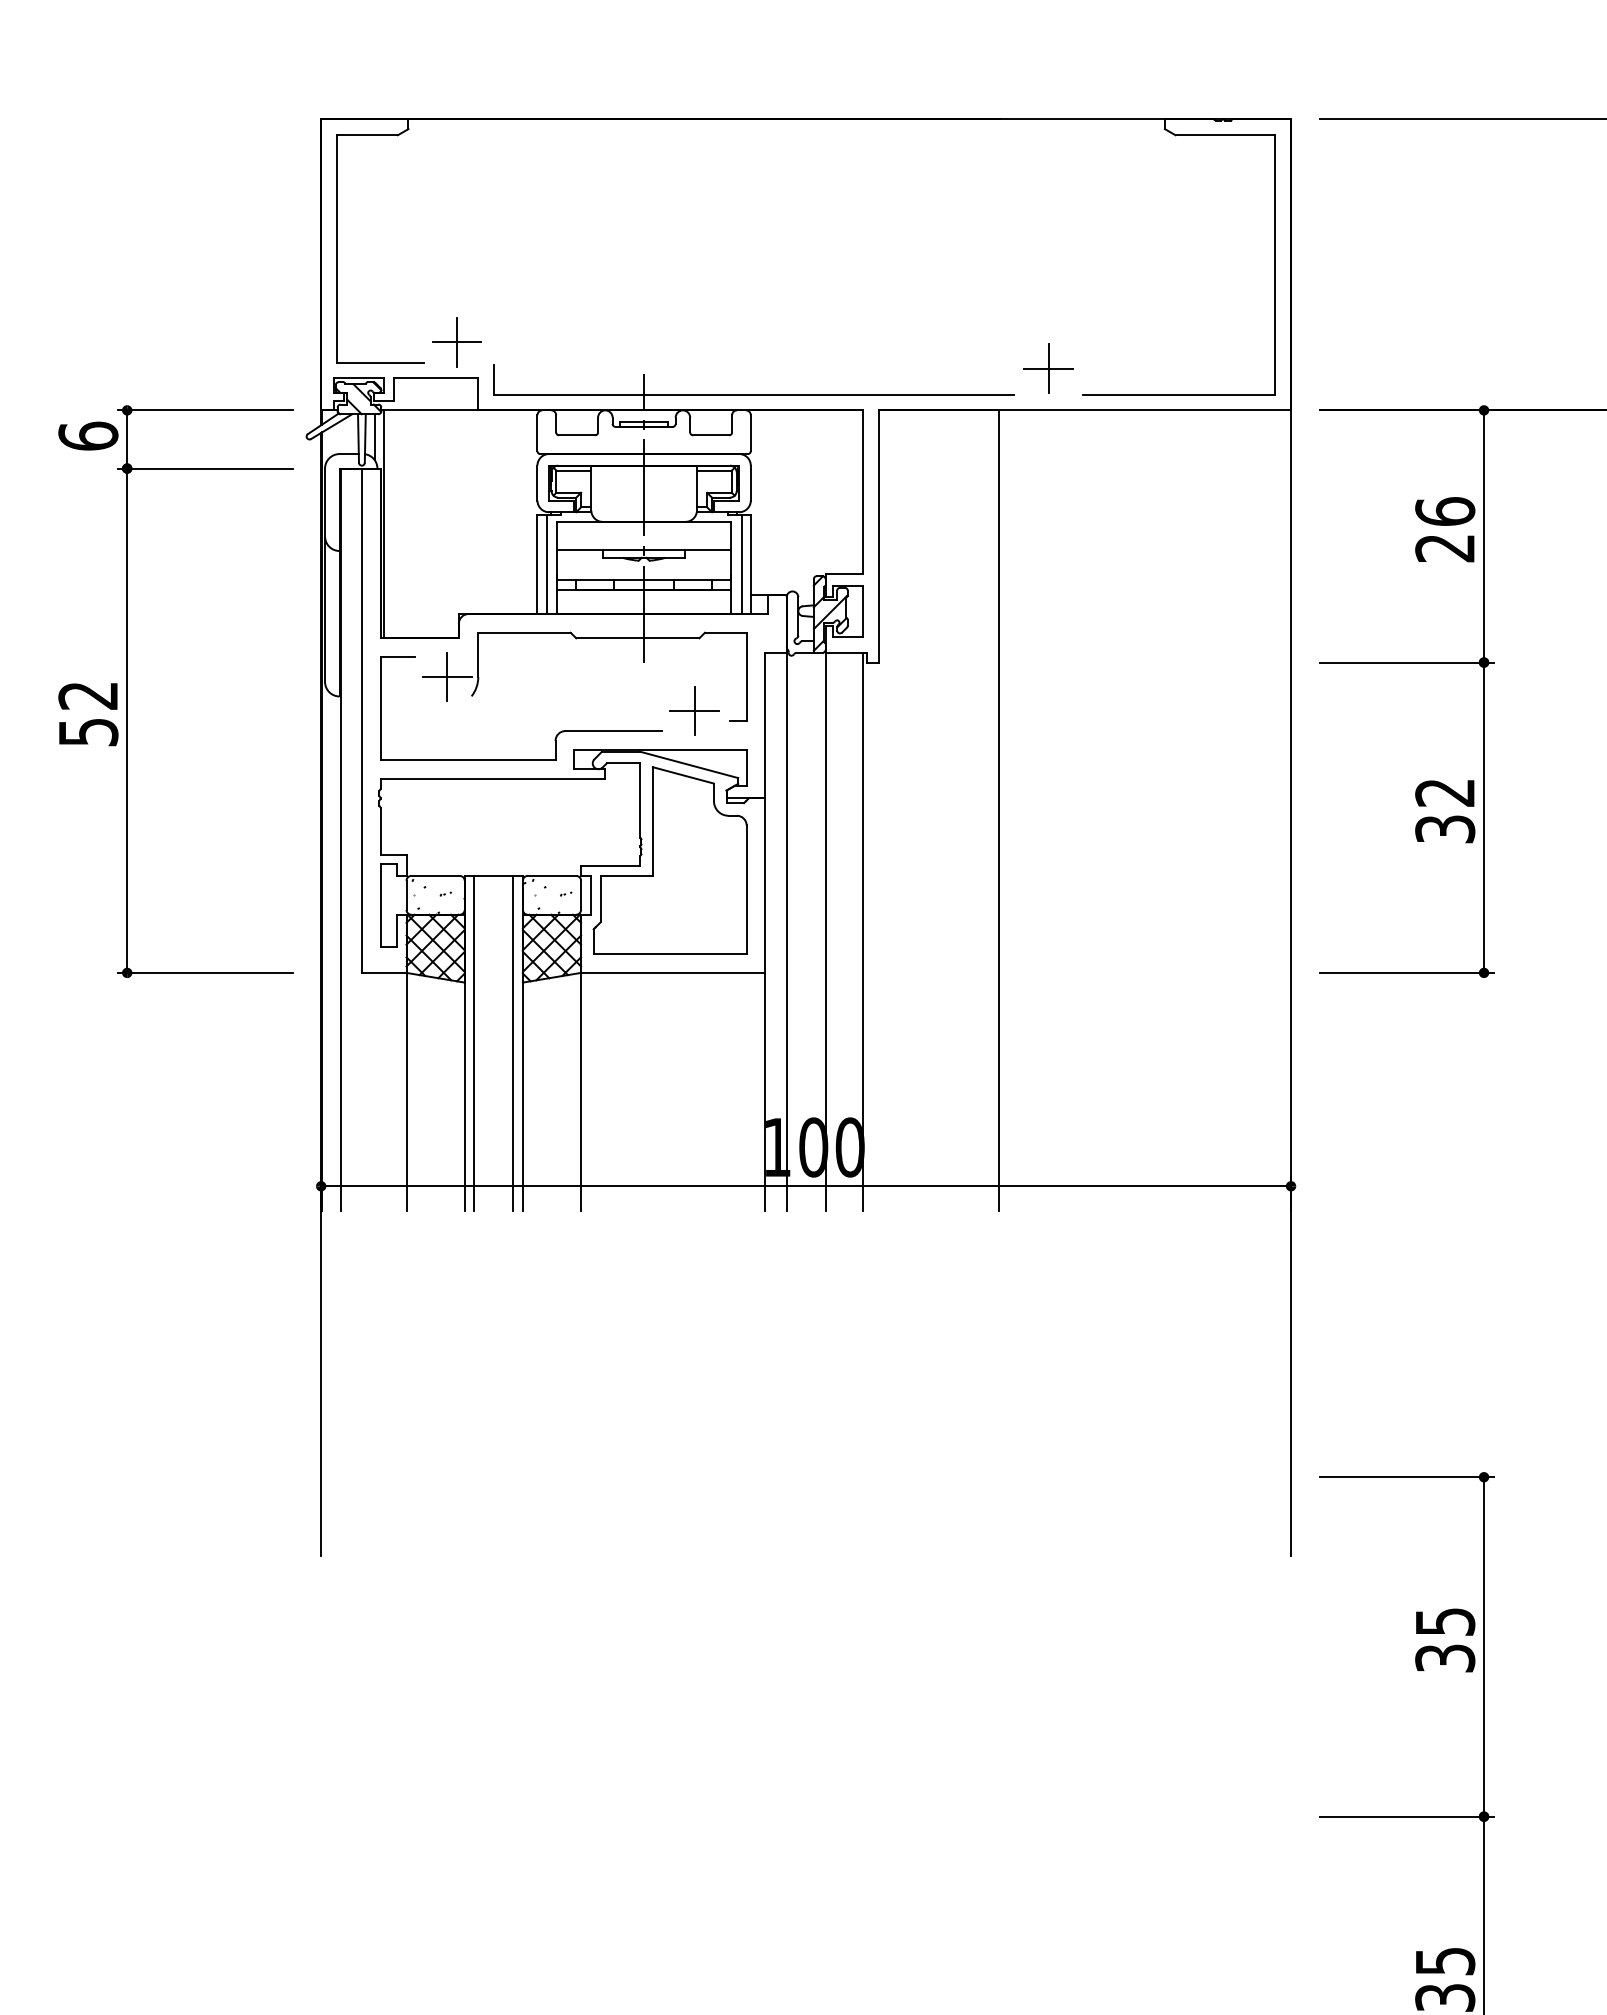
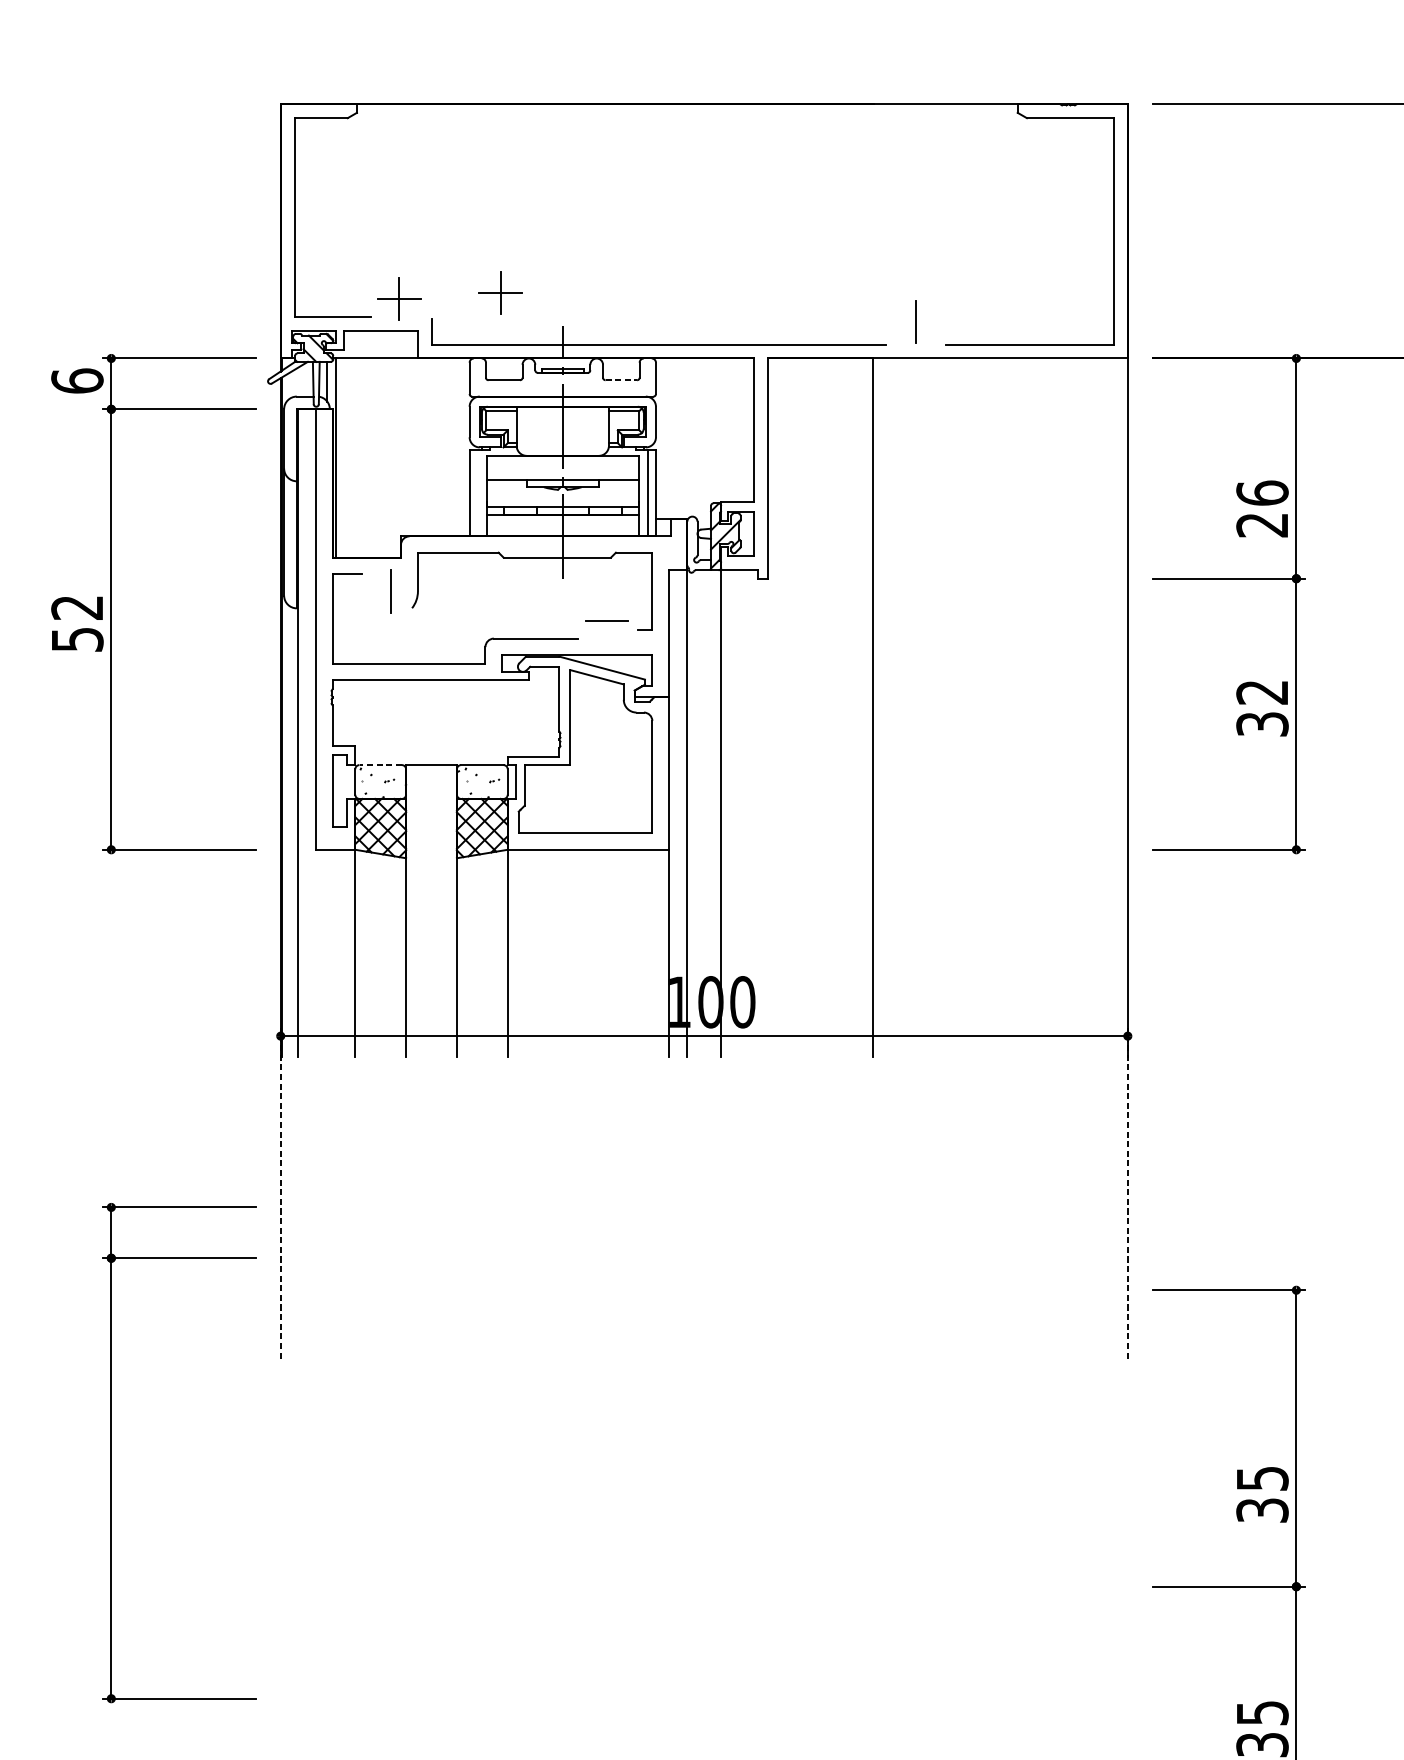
part: (572, 335) -> (500, 293), added
line: (1048, 368) -> (915, 321), removed
line: (711, 435) -> (621, 380), solid -> dashed
text: (1445, 529) -> (1262, 508), moved
line: (546, 564) -> (477, 493), removed
line: (447, 677) -> (391, 591), removed
line: (694, 710) -> (606, 620), removed
line: (435, 875) -> (380, 764), solid -> dashed
line: (863, 931) -> (754, 813), removed
line: (474, 1042) -> (414, 910), removed
line: (513, 1042) -> (448, 910), removed
line: (321, 1365) -> (281, 1192), solid -> dashed
line: (1291, 1365) -> (1128, 1192), solid -> dashed
text: (1445, 1640) -> (1262, 1494), moved
part: (127, 1663) -> (111, 1452), added

